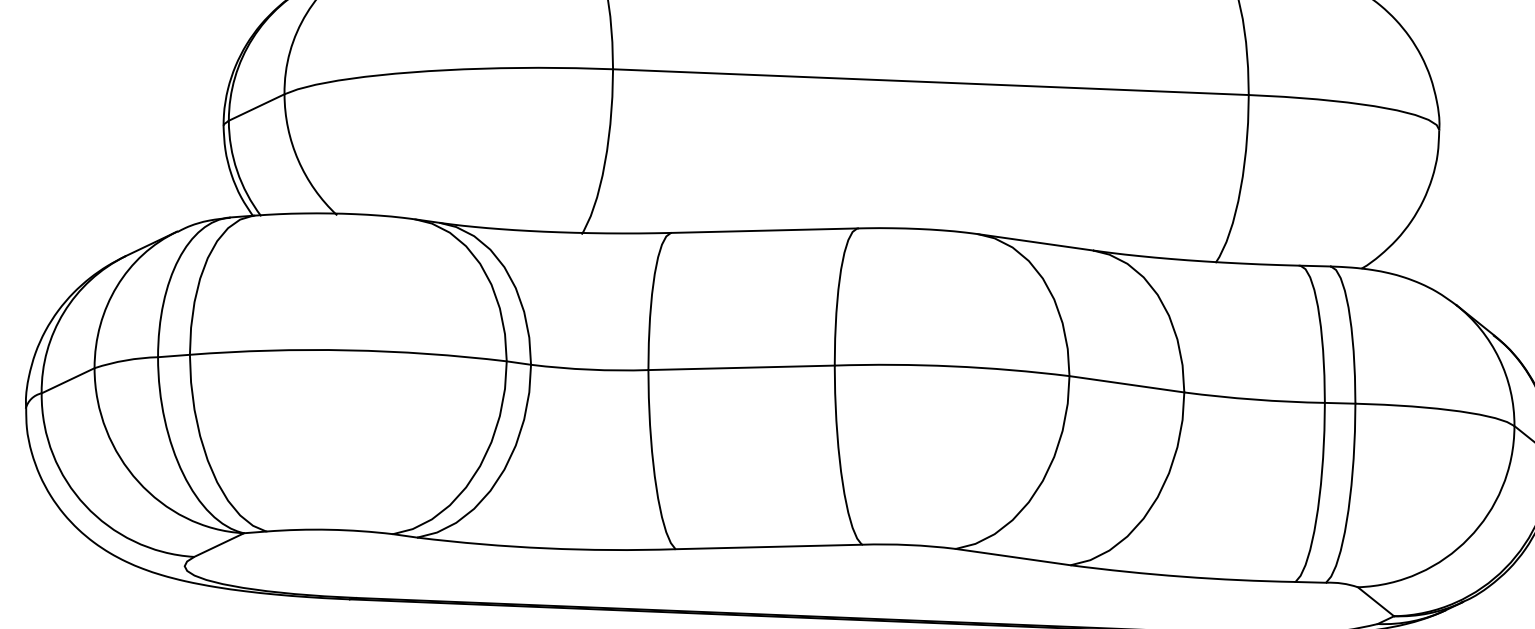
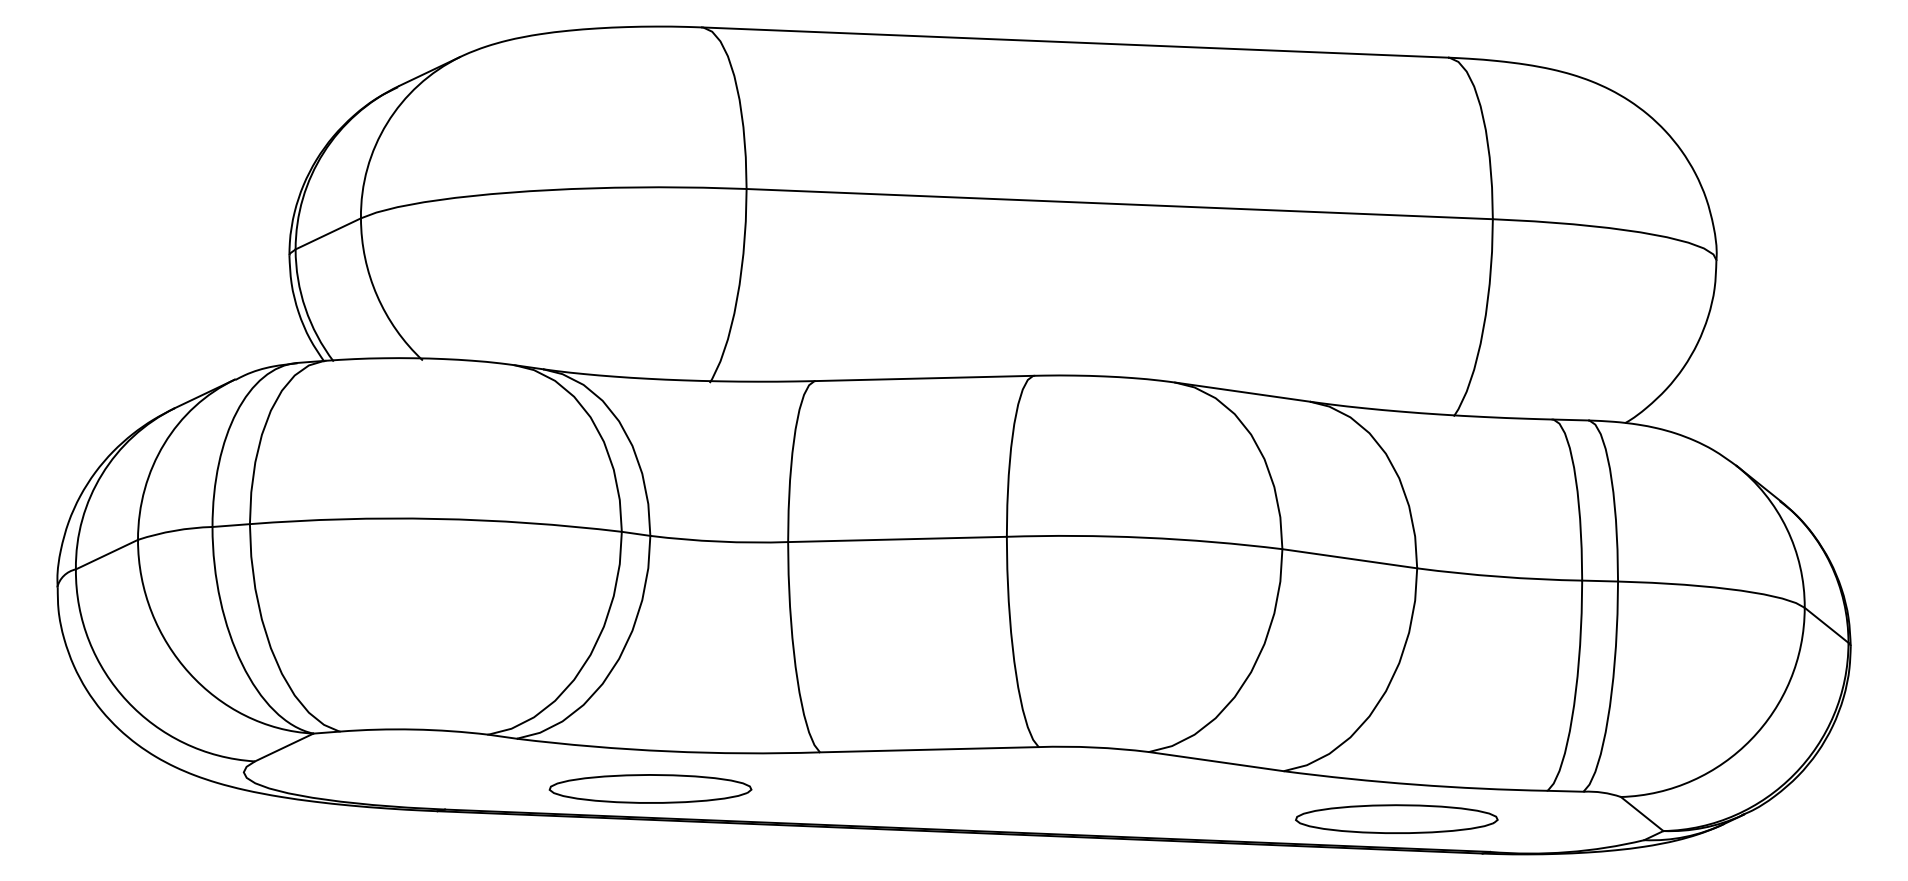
part: (531, 580) -> (650, 788), added
part: (1166, 605) -> (1396, 818), added

